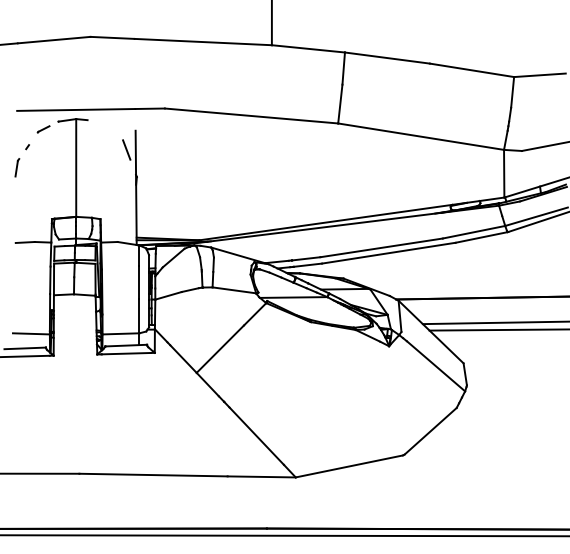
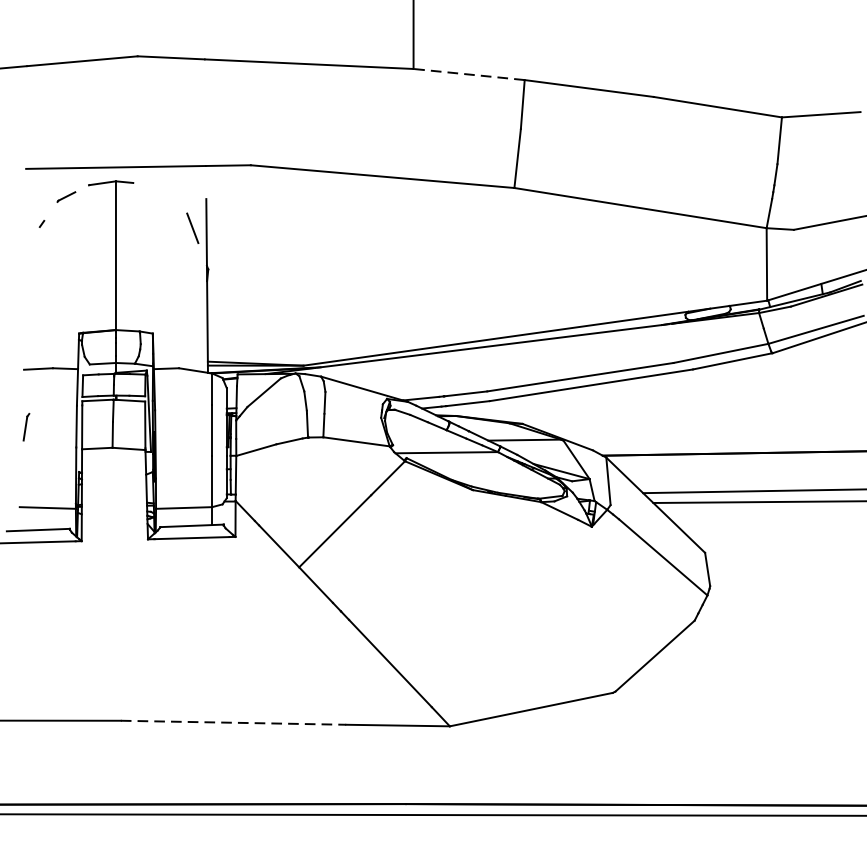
line: (308, 48) -> (469, 73), solid -> dashed
line: (17, 167) -> (26, 426), moved
line: (154, 475) -> (235, 723), solid -> dashed

